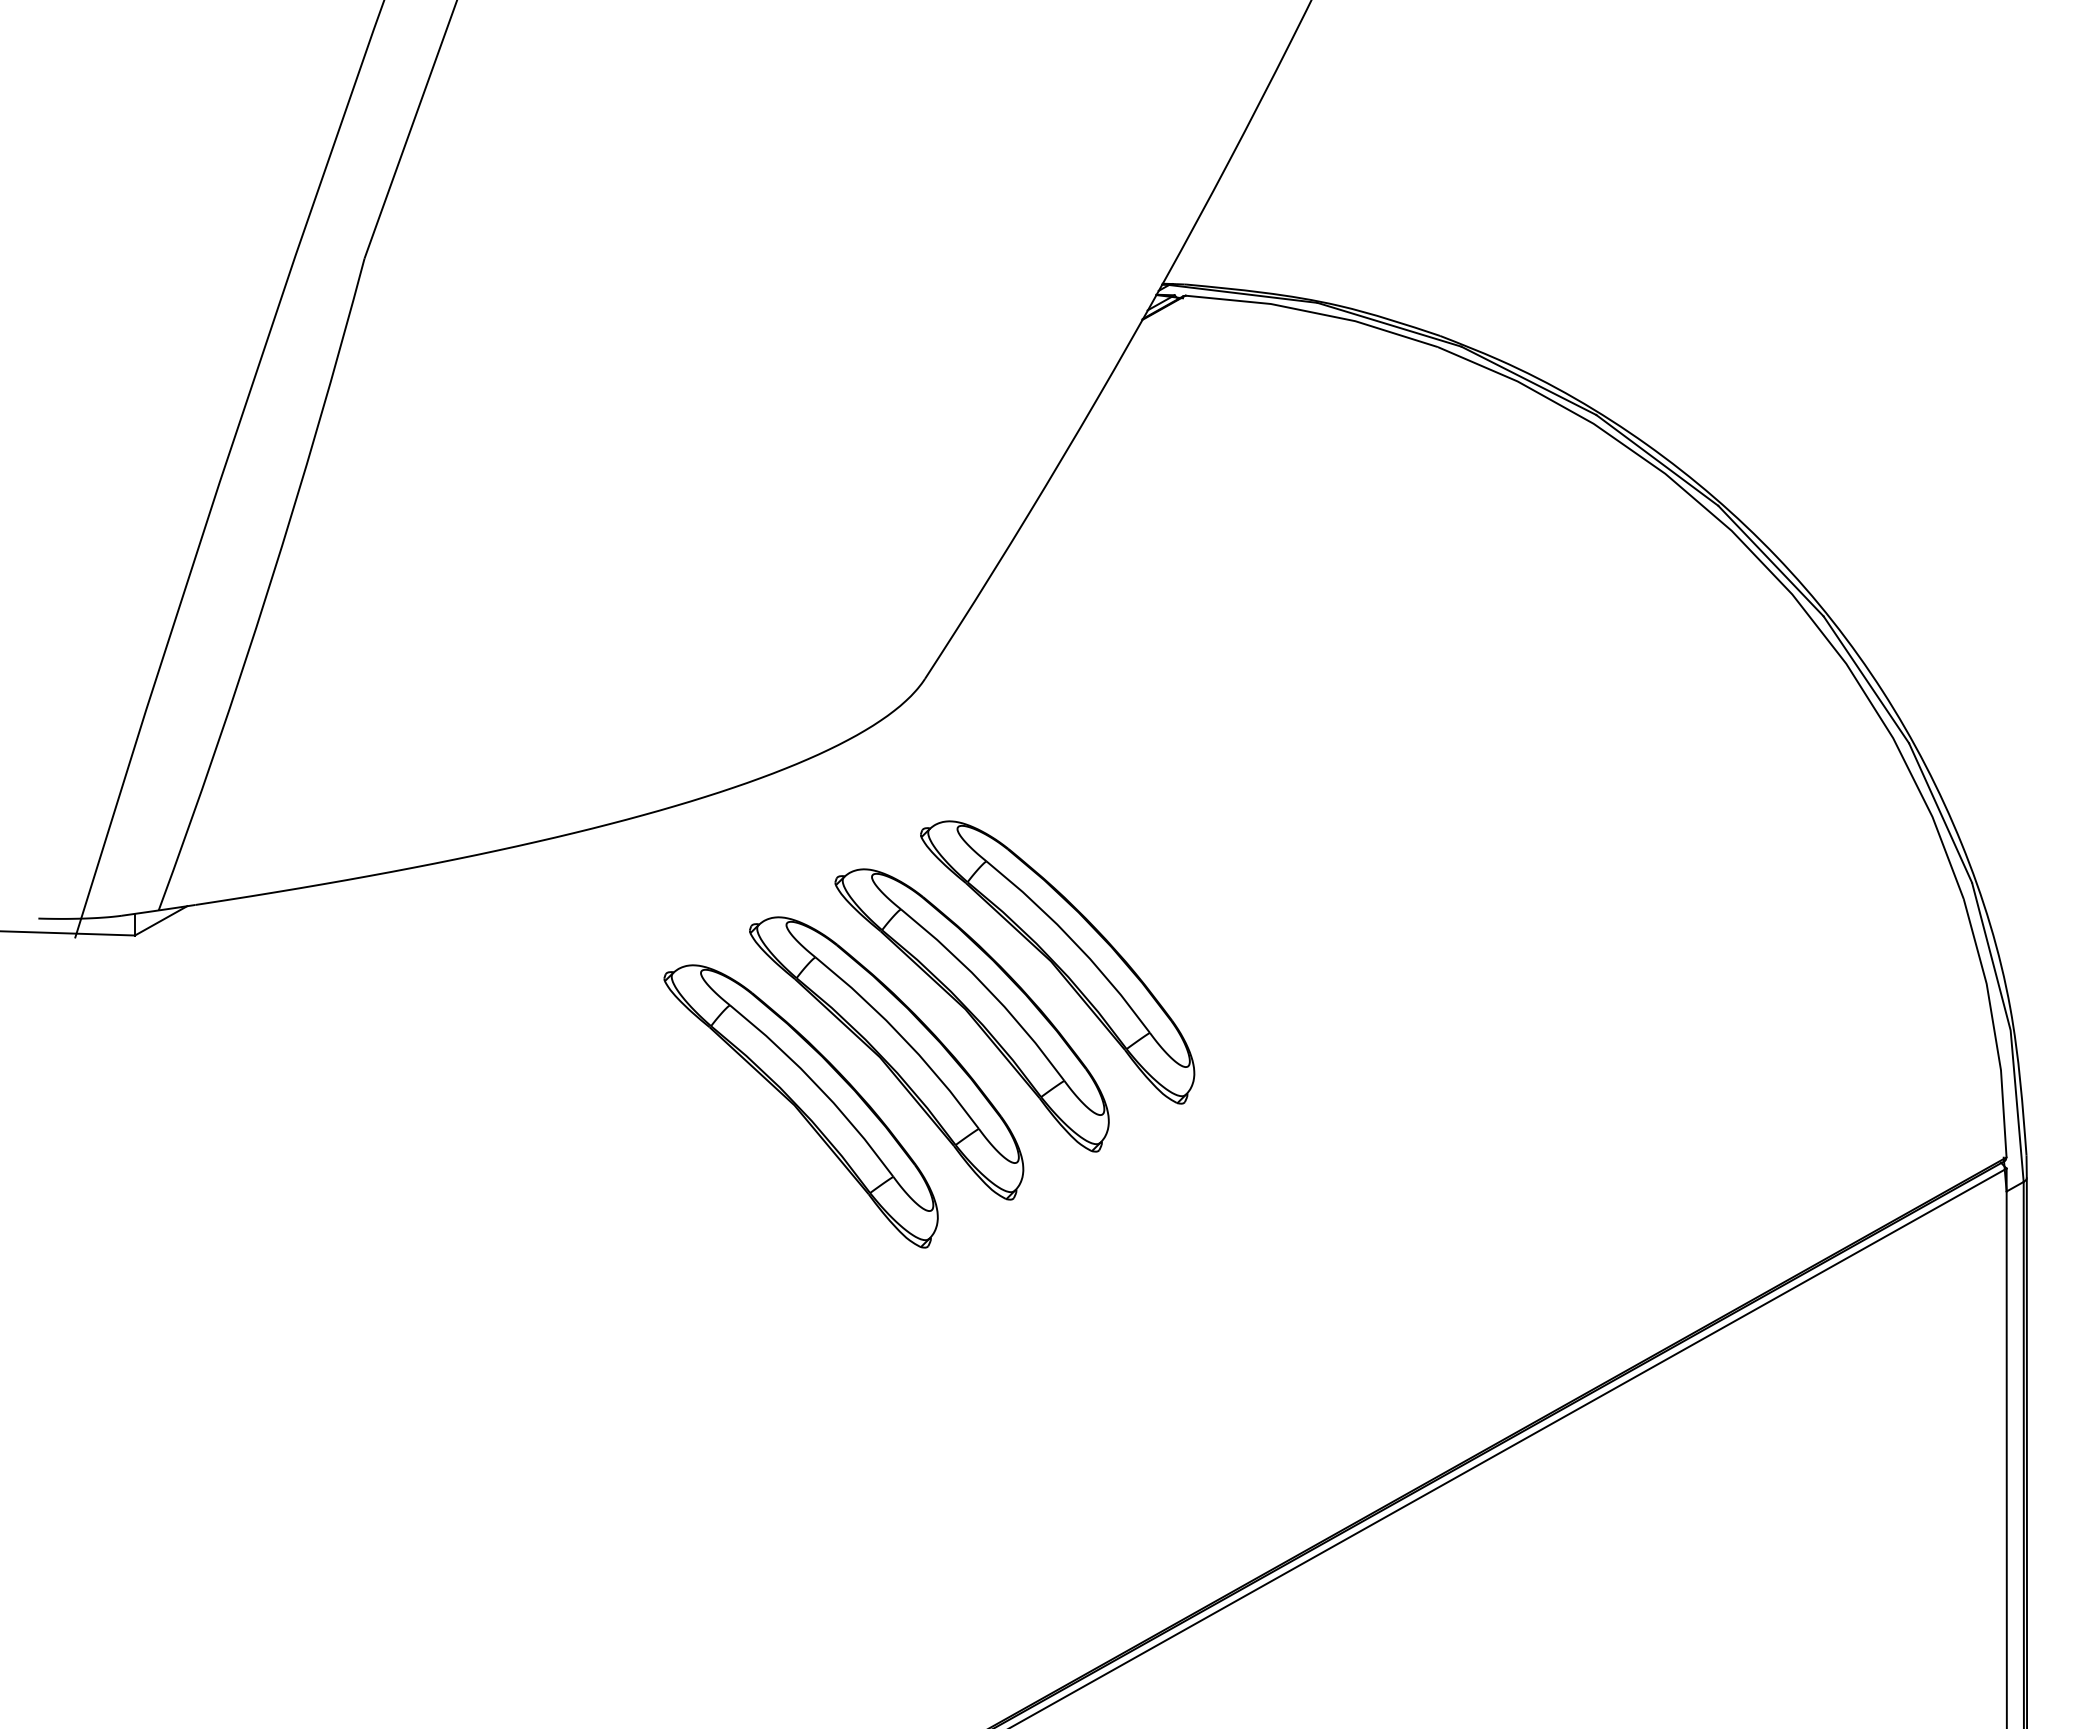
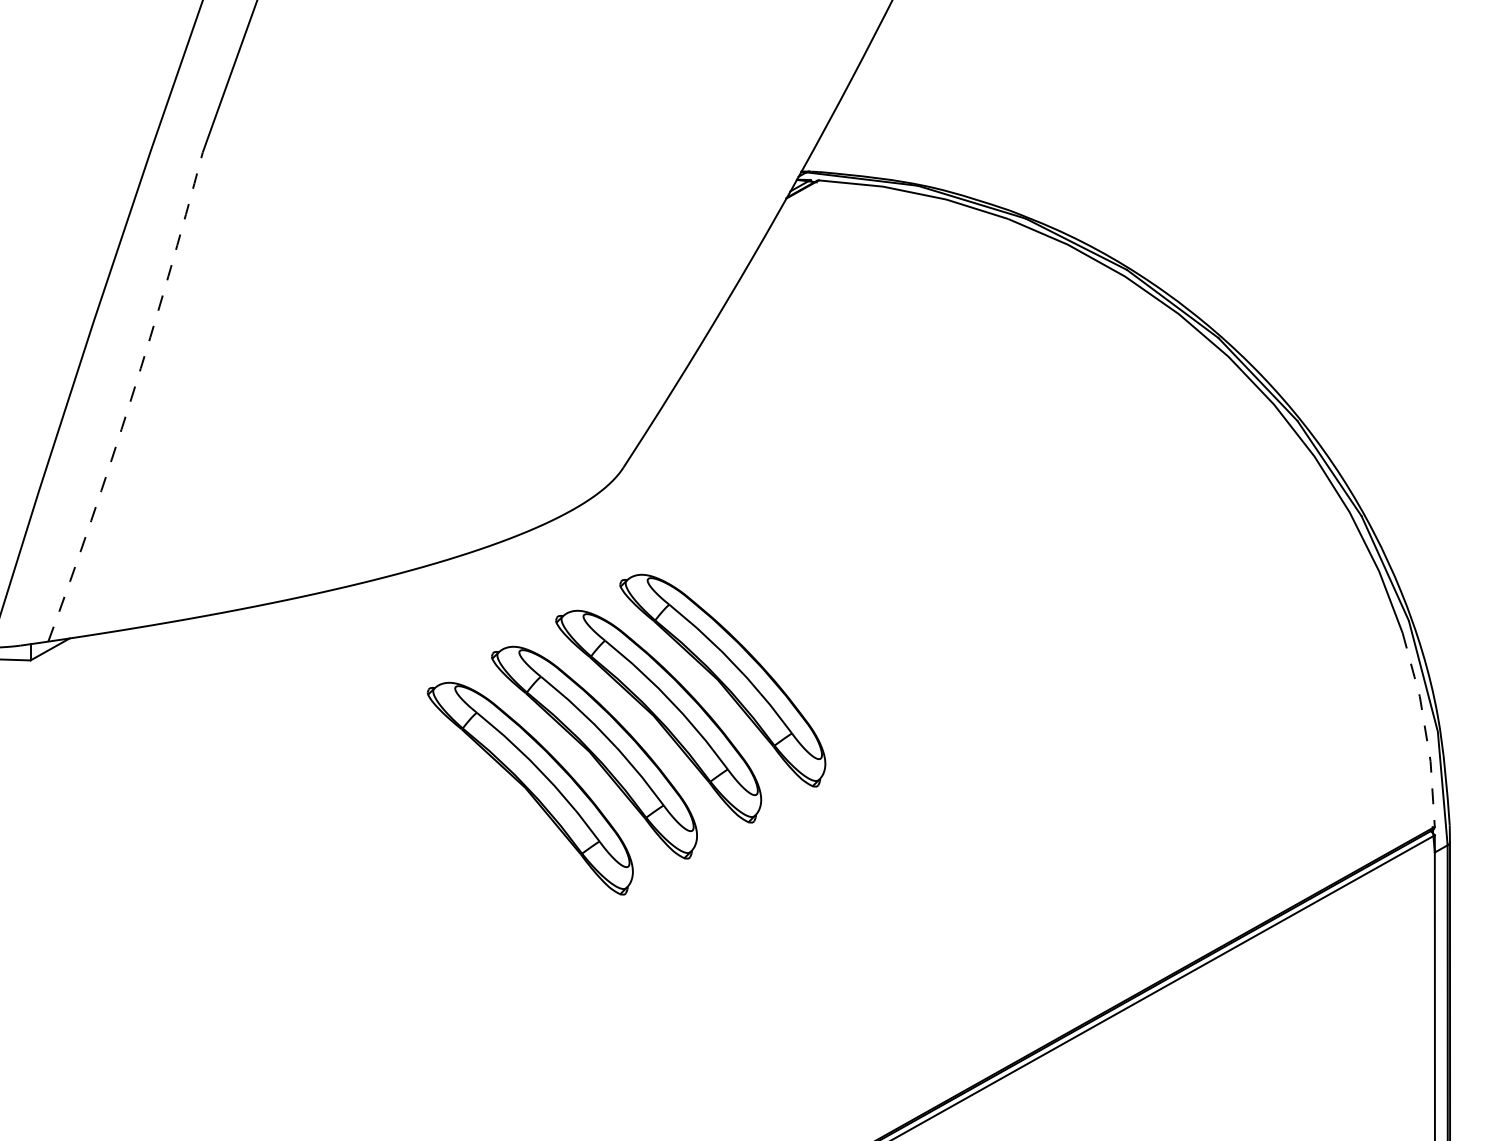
arc: (269, 586) -> (131, 398), solid -> dashed
line: (1993, 1027) -> (1424, 729), solid -> dashed

